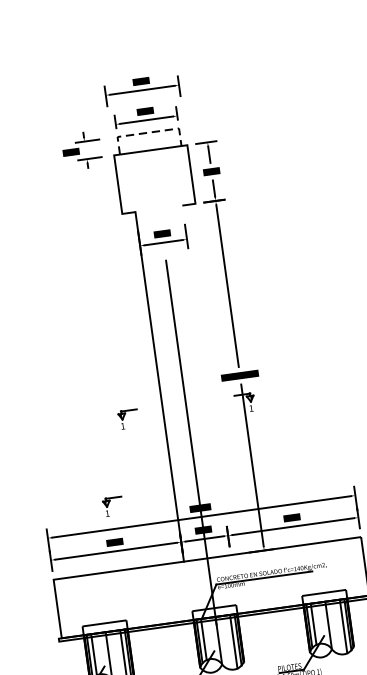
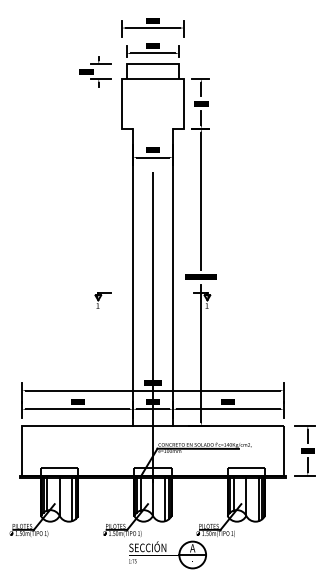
line: (148, 133) -> (153, 64), dashed -> solid
line: (205, 379) -> (172, 276), added
part: (112, 506) -> (79, 371), removed

